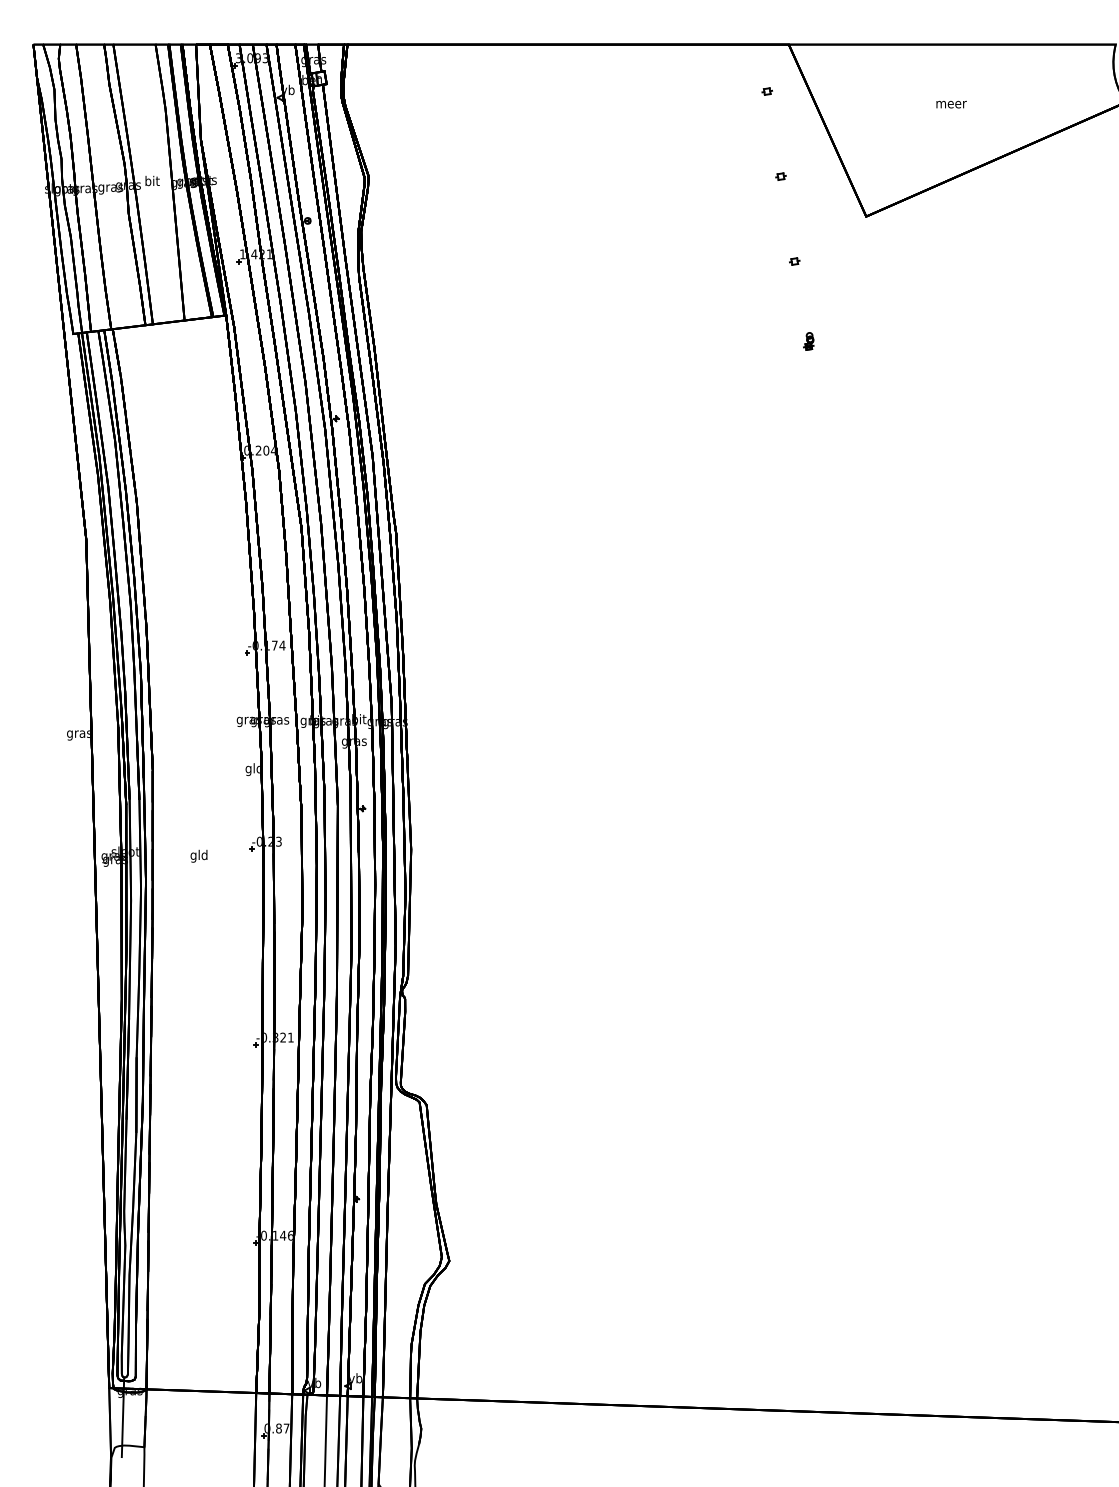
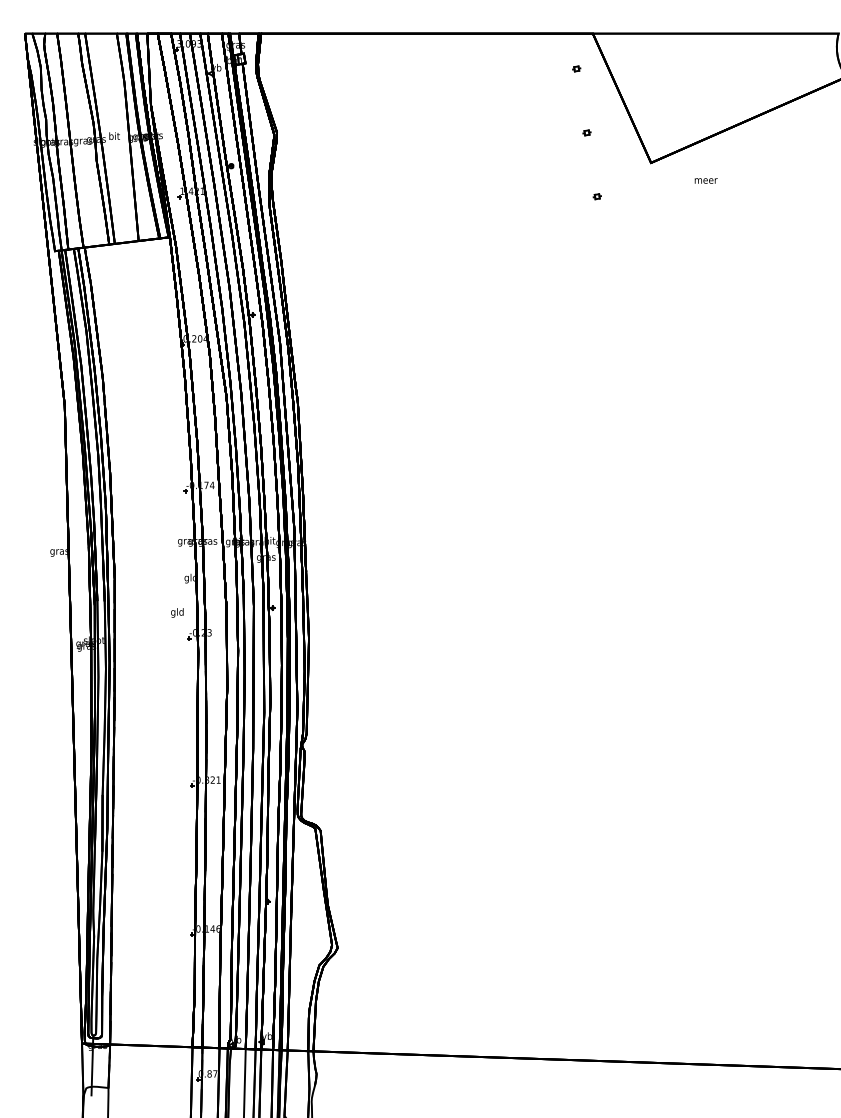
text: (951, 104) -> (706, 180), moved
part: (808, 341) -> (607, 256), removed
text: (198, 855) -> (176, 612), moved

